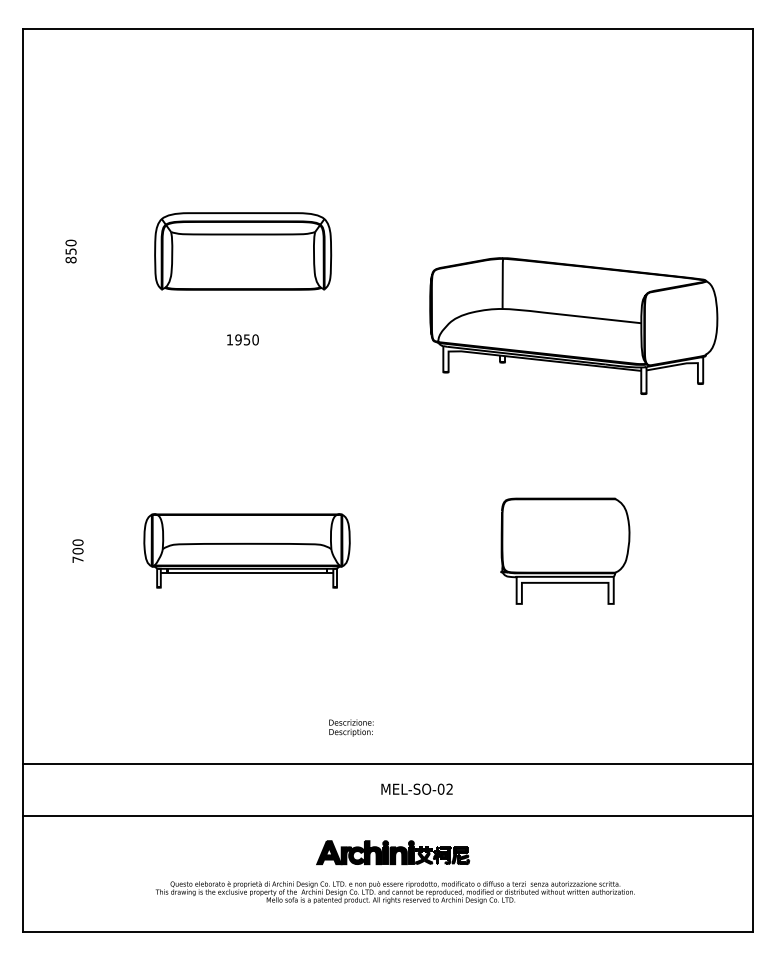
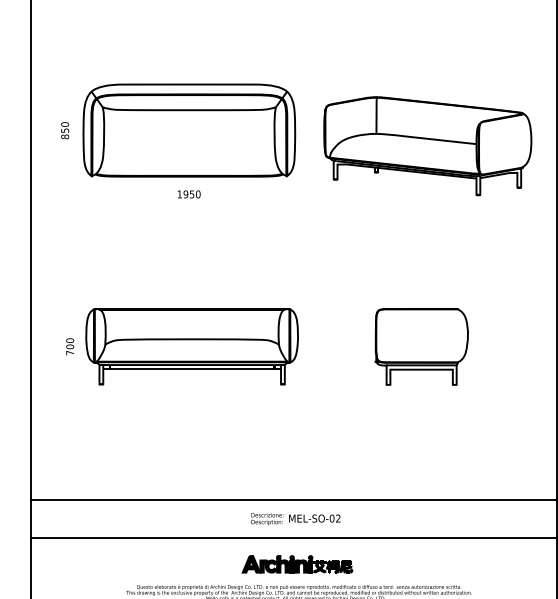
part: (242, 251) -> (188, 130), size x1.67
part: (573, 325) -> (427, 145), moved
part: (246, 550) -> (191, 346), size x1.43
text: (351, 727) -> (267, 518), moved

